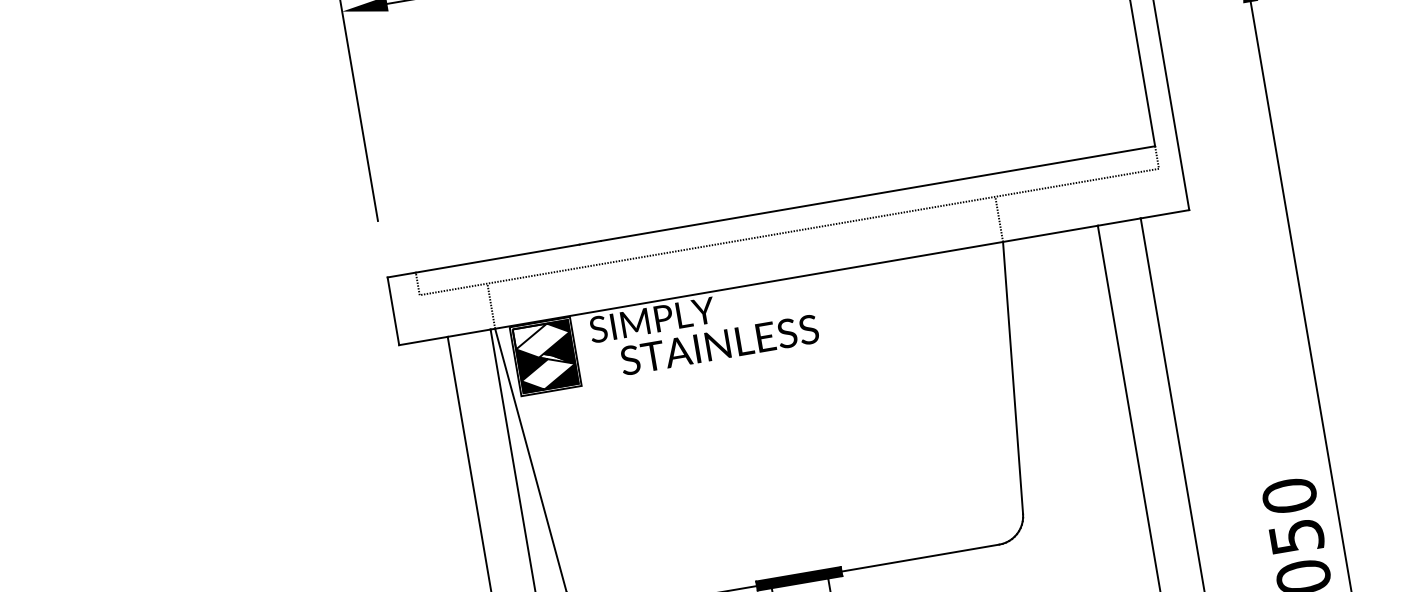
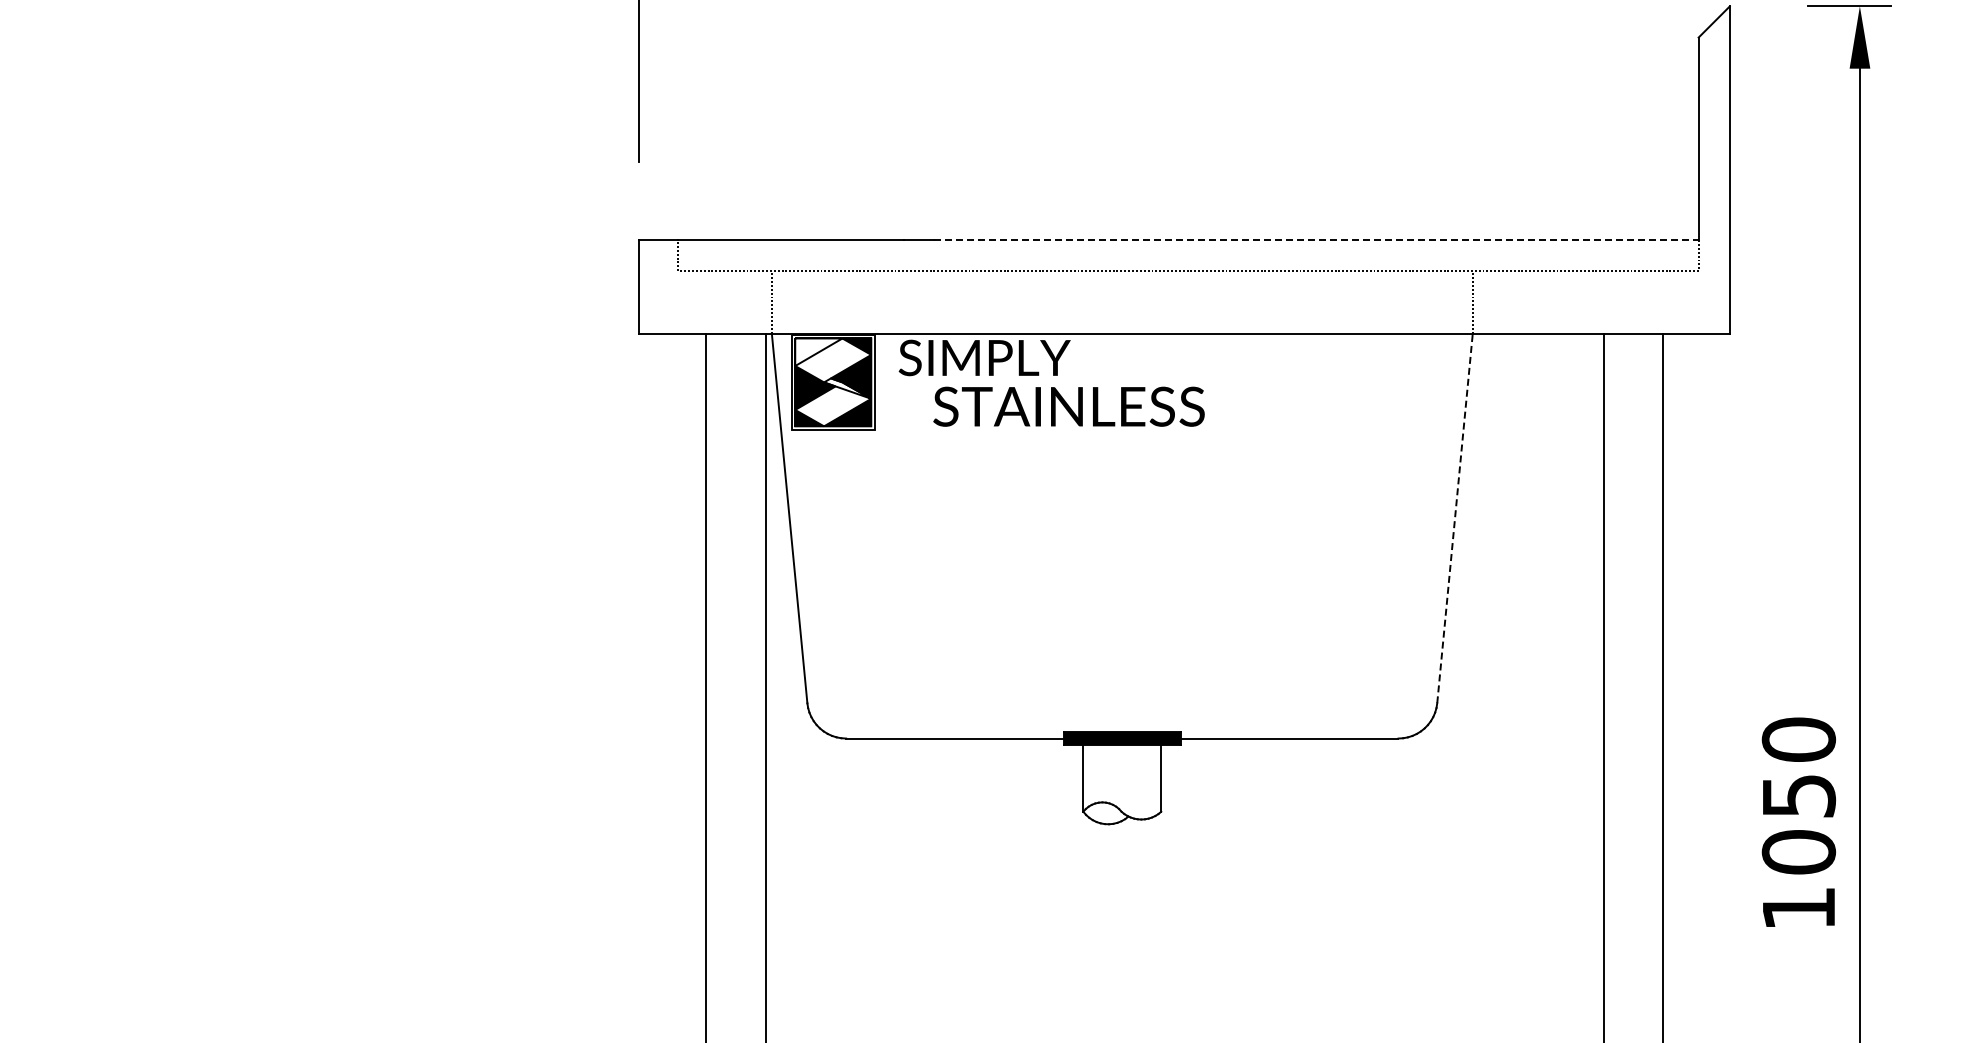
line: (878, 193) -> (1316, 240), solid -> dashed
line: (1013, 378) -> (1455, 518), solid -> dashed

